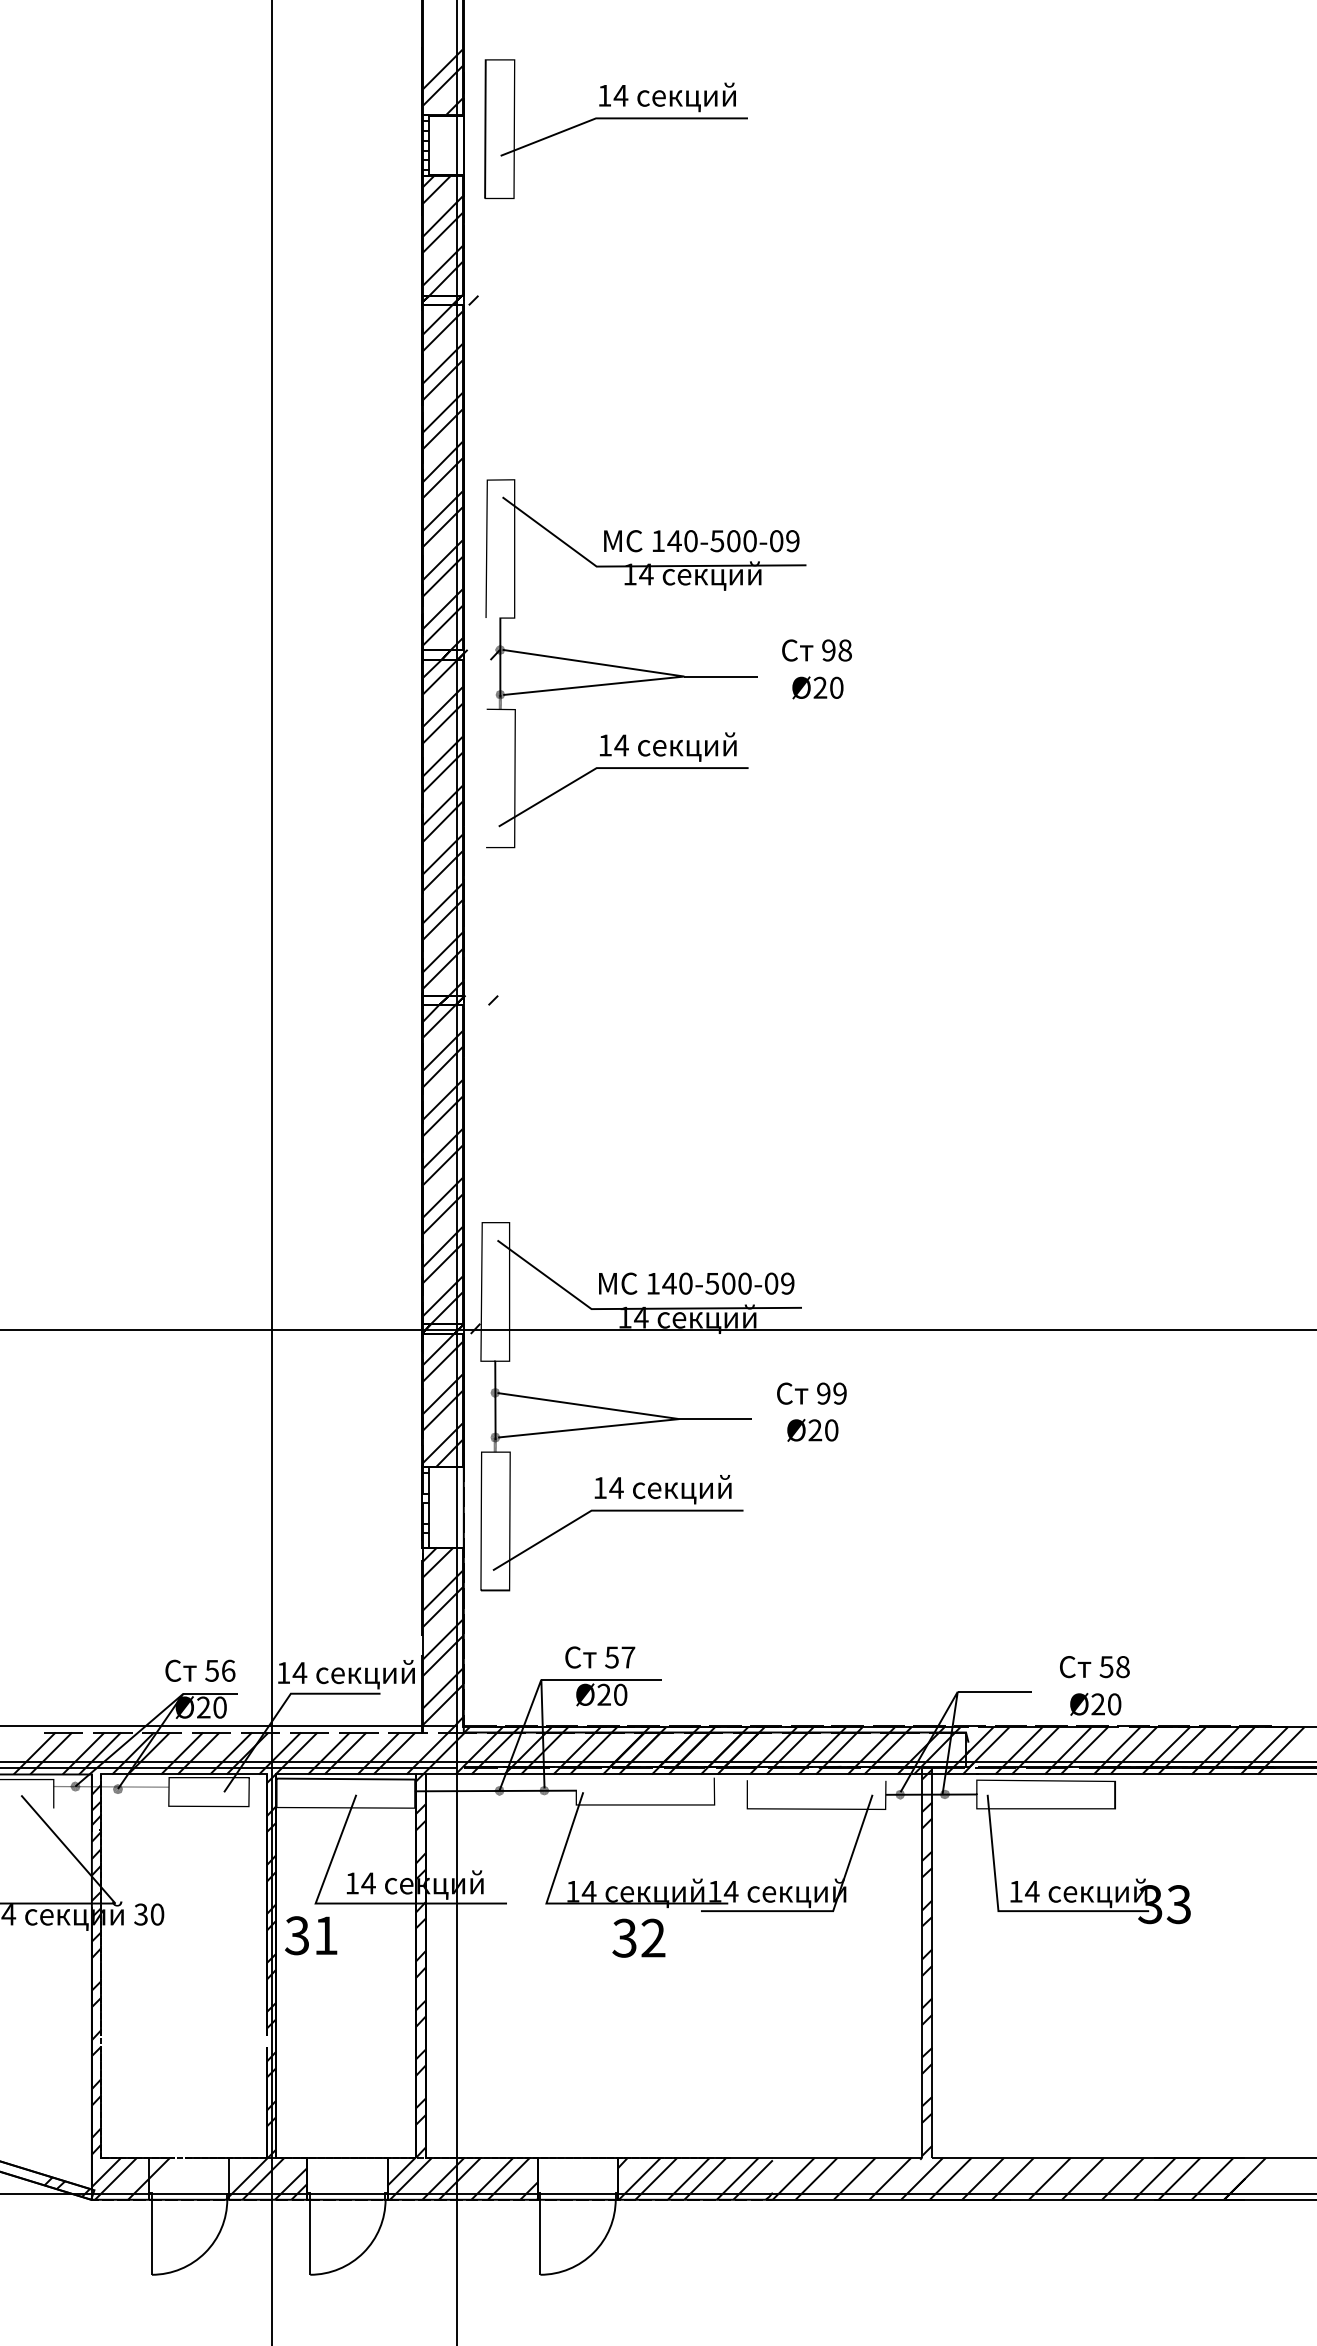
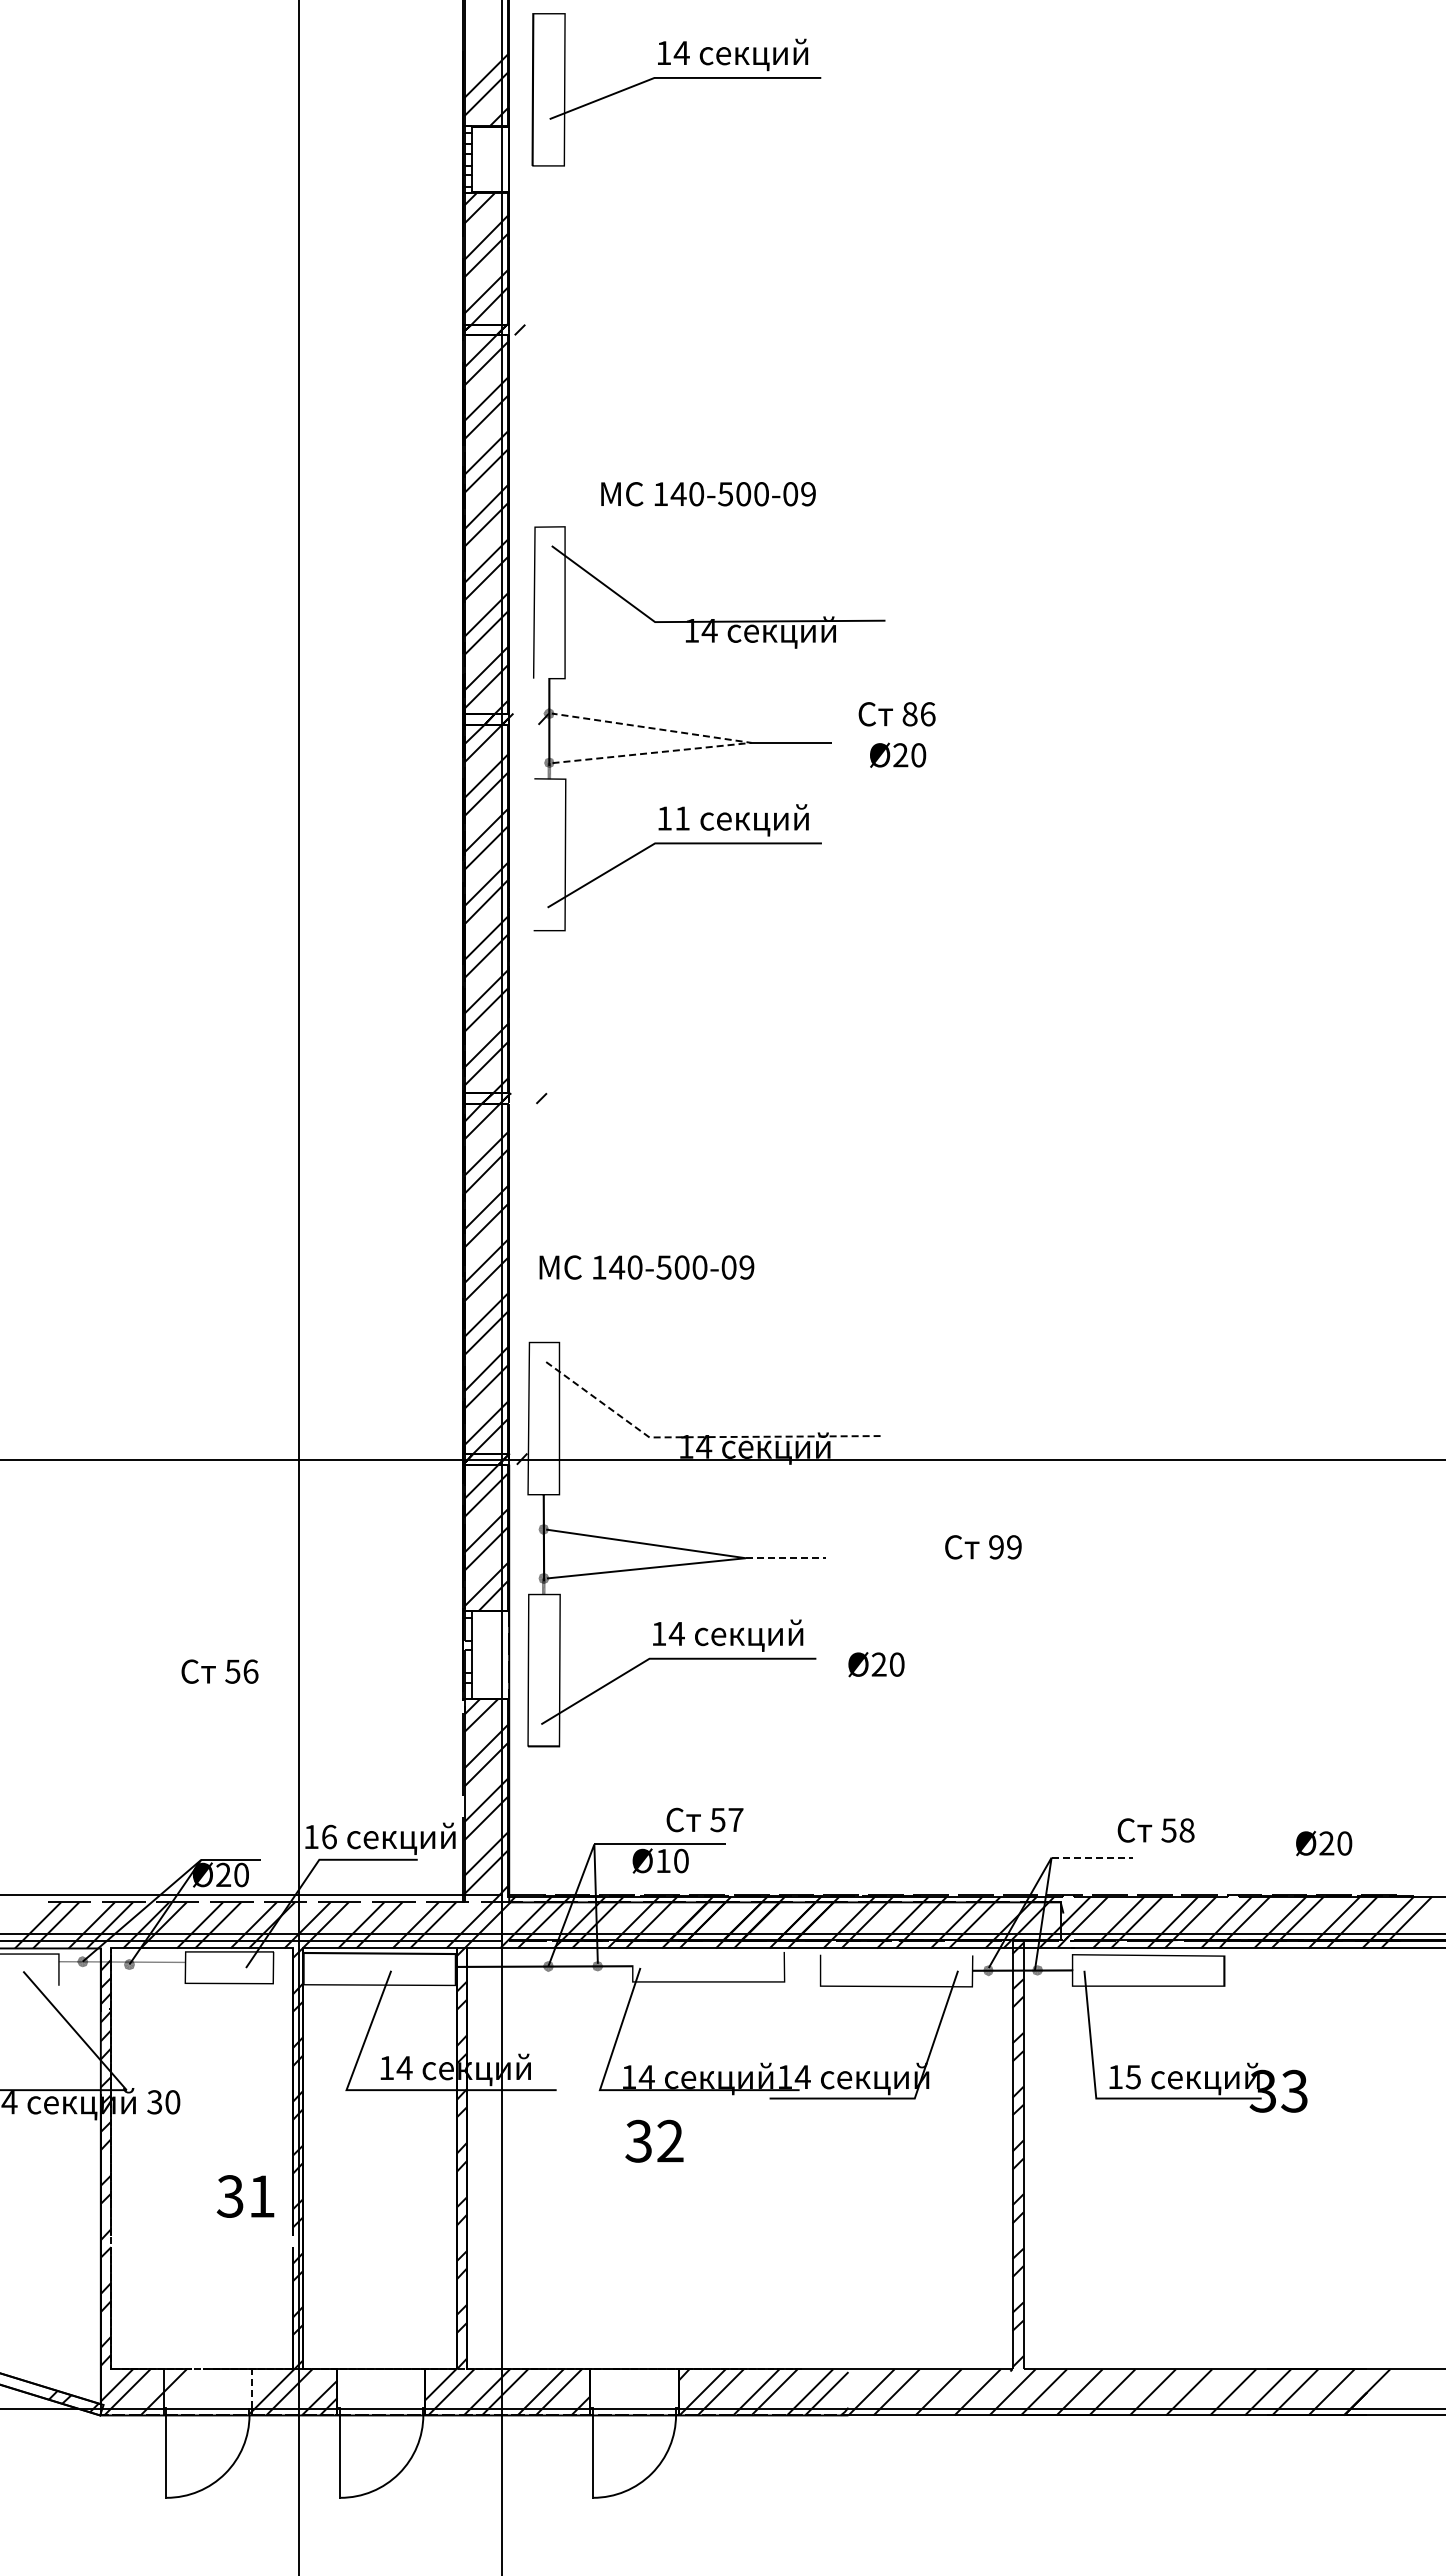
part: (616, 118) -> (676, 78), moved
text: (701, 541) -> (708, 494), moved
text: (836, 650) -> (918, 714), 98 -> 86
line: (683, 676) -> (750, 742), solid -> dashed
text: (621, 745) -> (682, 818), 14 -> 11
text: (696, 1283) -> (646, 1267), moved
line: (638, 1309) -> (701, 1437), solid -> dashed
text: (811, 1393) -> (983, 1547), moved
line: (716, 1419) -> (786, 1558), solid -> dashed
text: (812, 1430) -> (876, 1664), moved
text: (599, 1657) -> (704, 1819), moved
text: (1094, 1667) -> (1155, 1830), moved
text: (199, 1670) -> (219, 1671), moved
text: (300, 1672) -> (329, 1836), 14 -> 16
line: (995, 1691) -> (1092, 1857), solid -> dashed
text: (604, 1694) -> (663, 1860), Ø20 -> Ø10
text: (1096, 1704) -> (1324, 1843), moved
text: (1032, 1891) -> (1133, 2077), 14 -> 15
text: (311, 1935) -> (245, 2196), moved
text: (638, 1937) -> (654, 2140), moved
line: (229, 2175) -> (251, 2388), solid -> dashed

